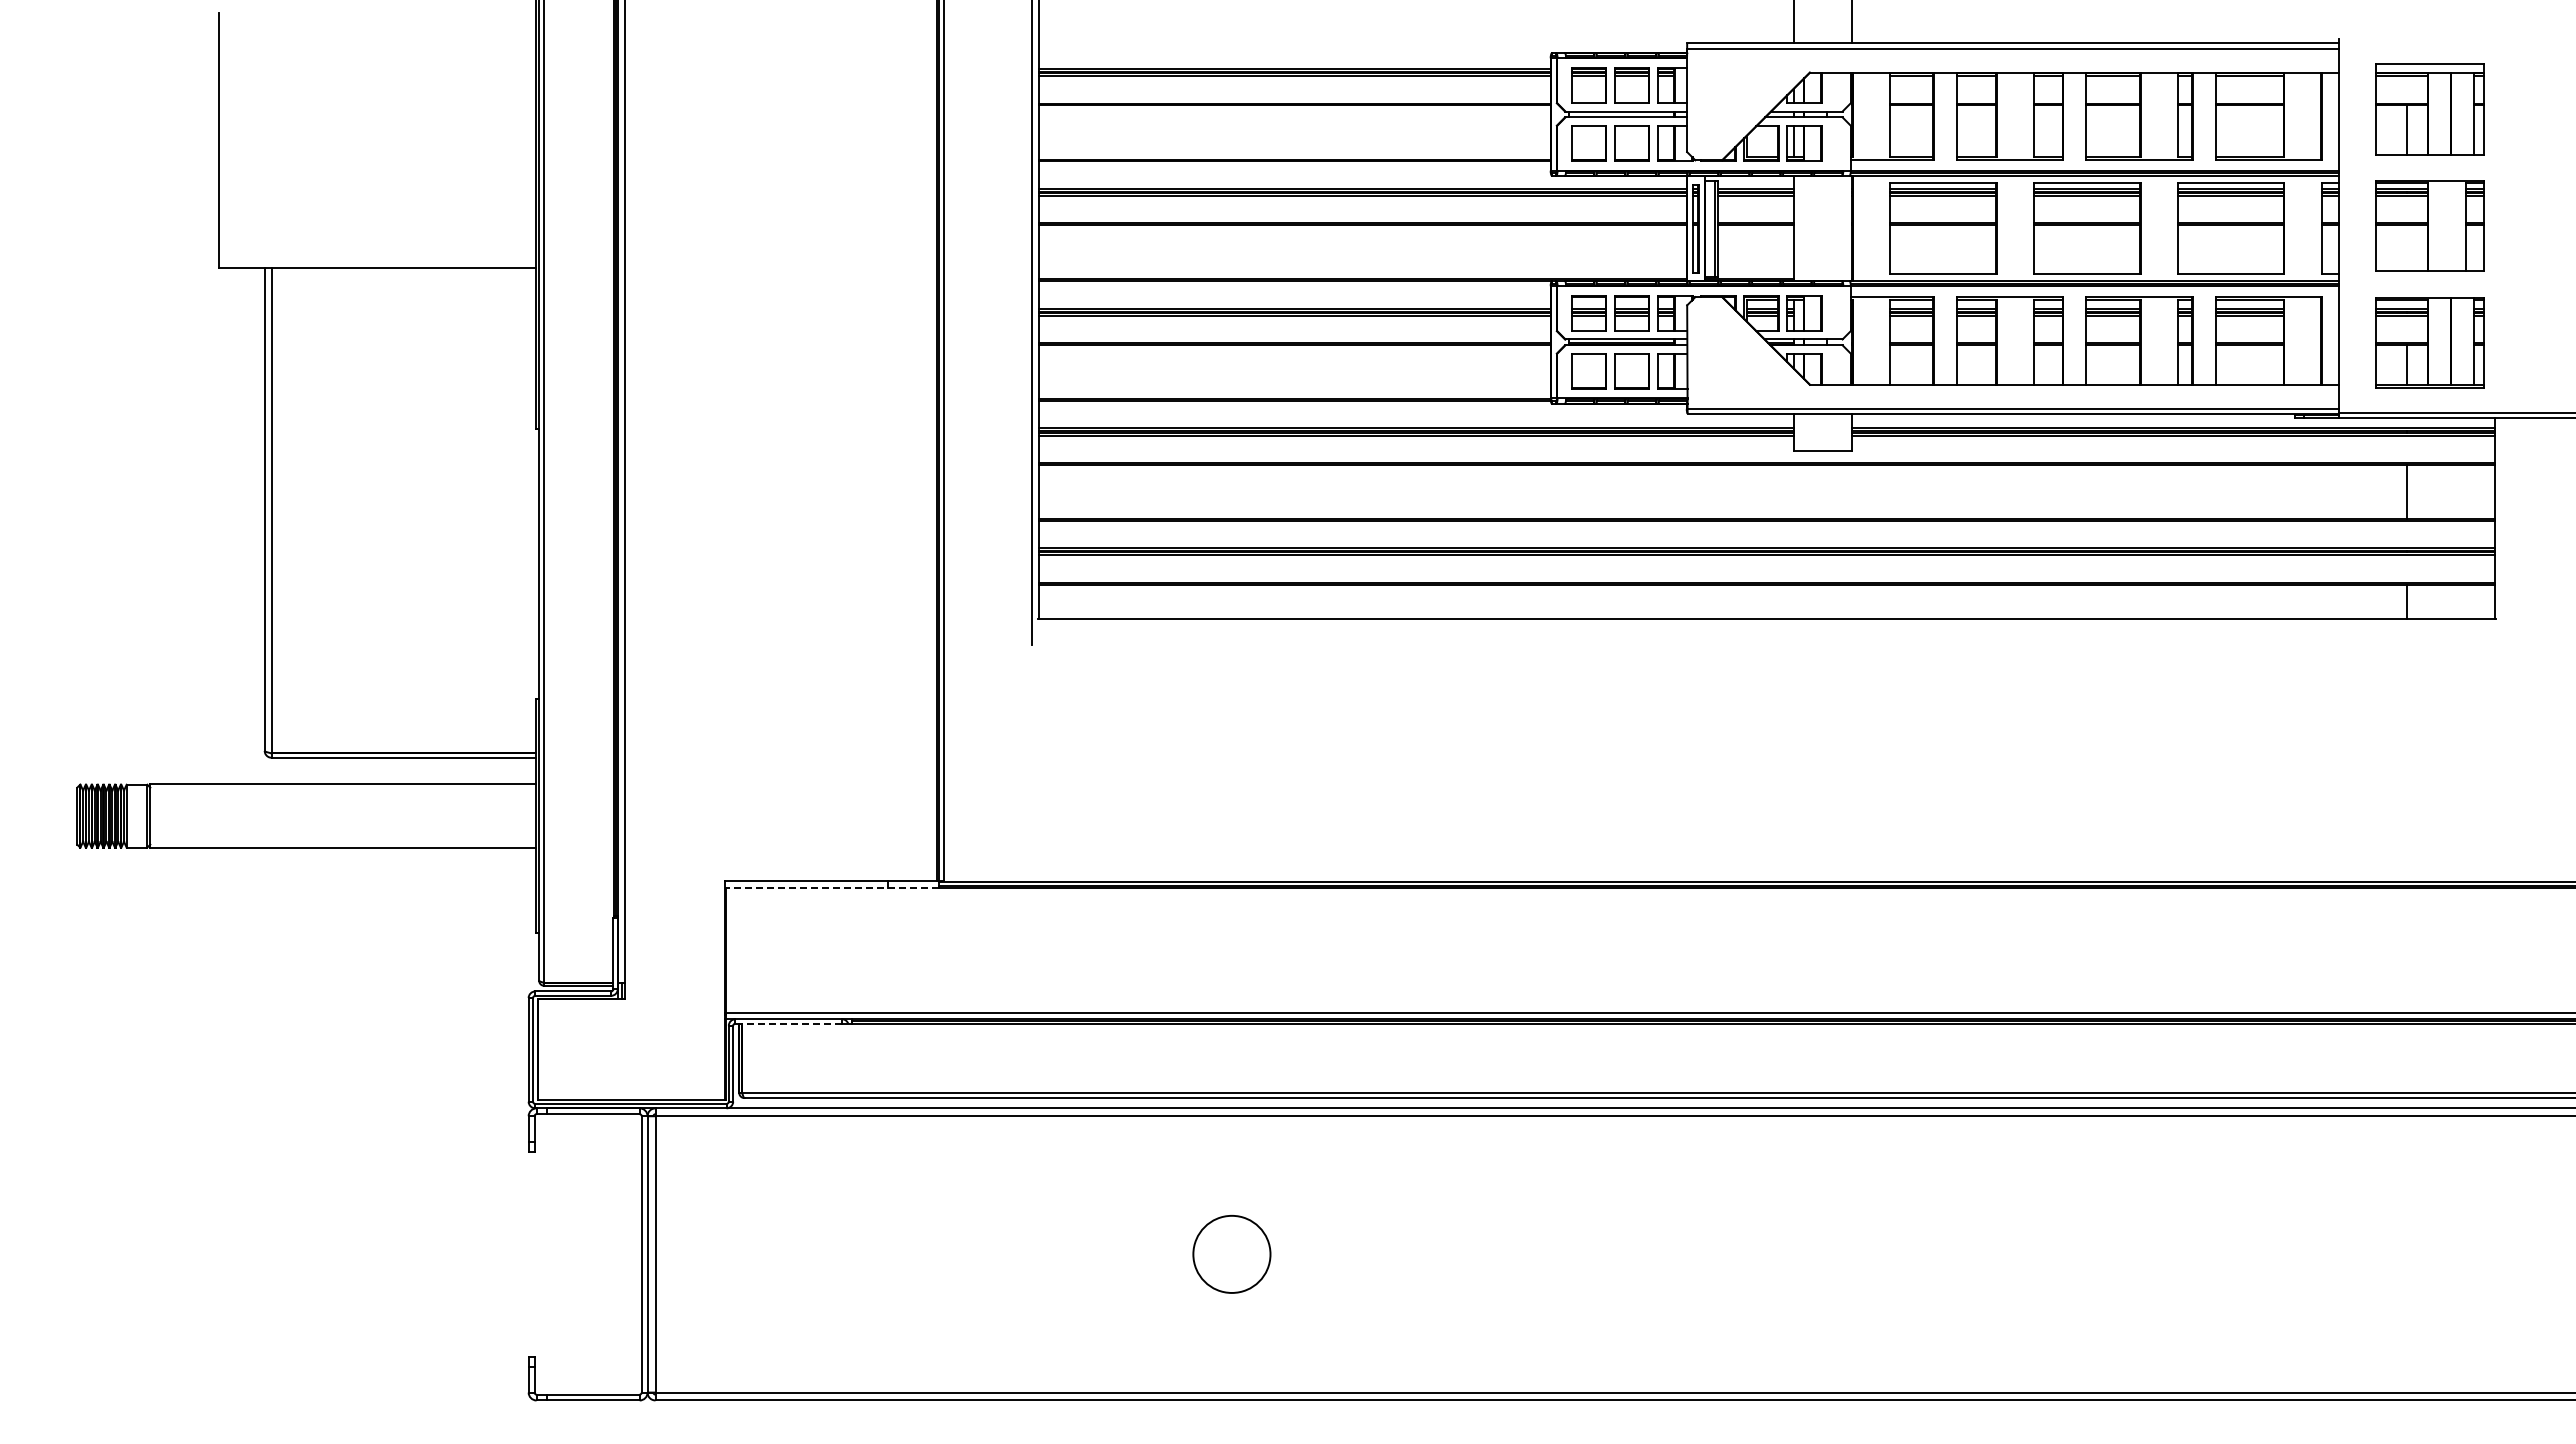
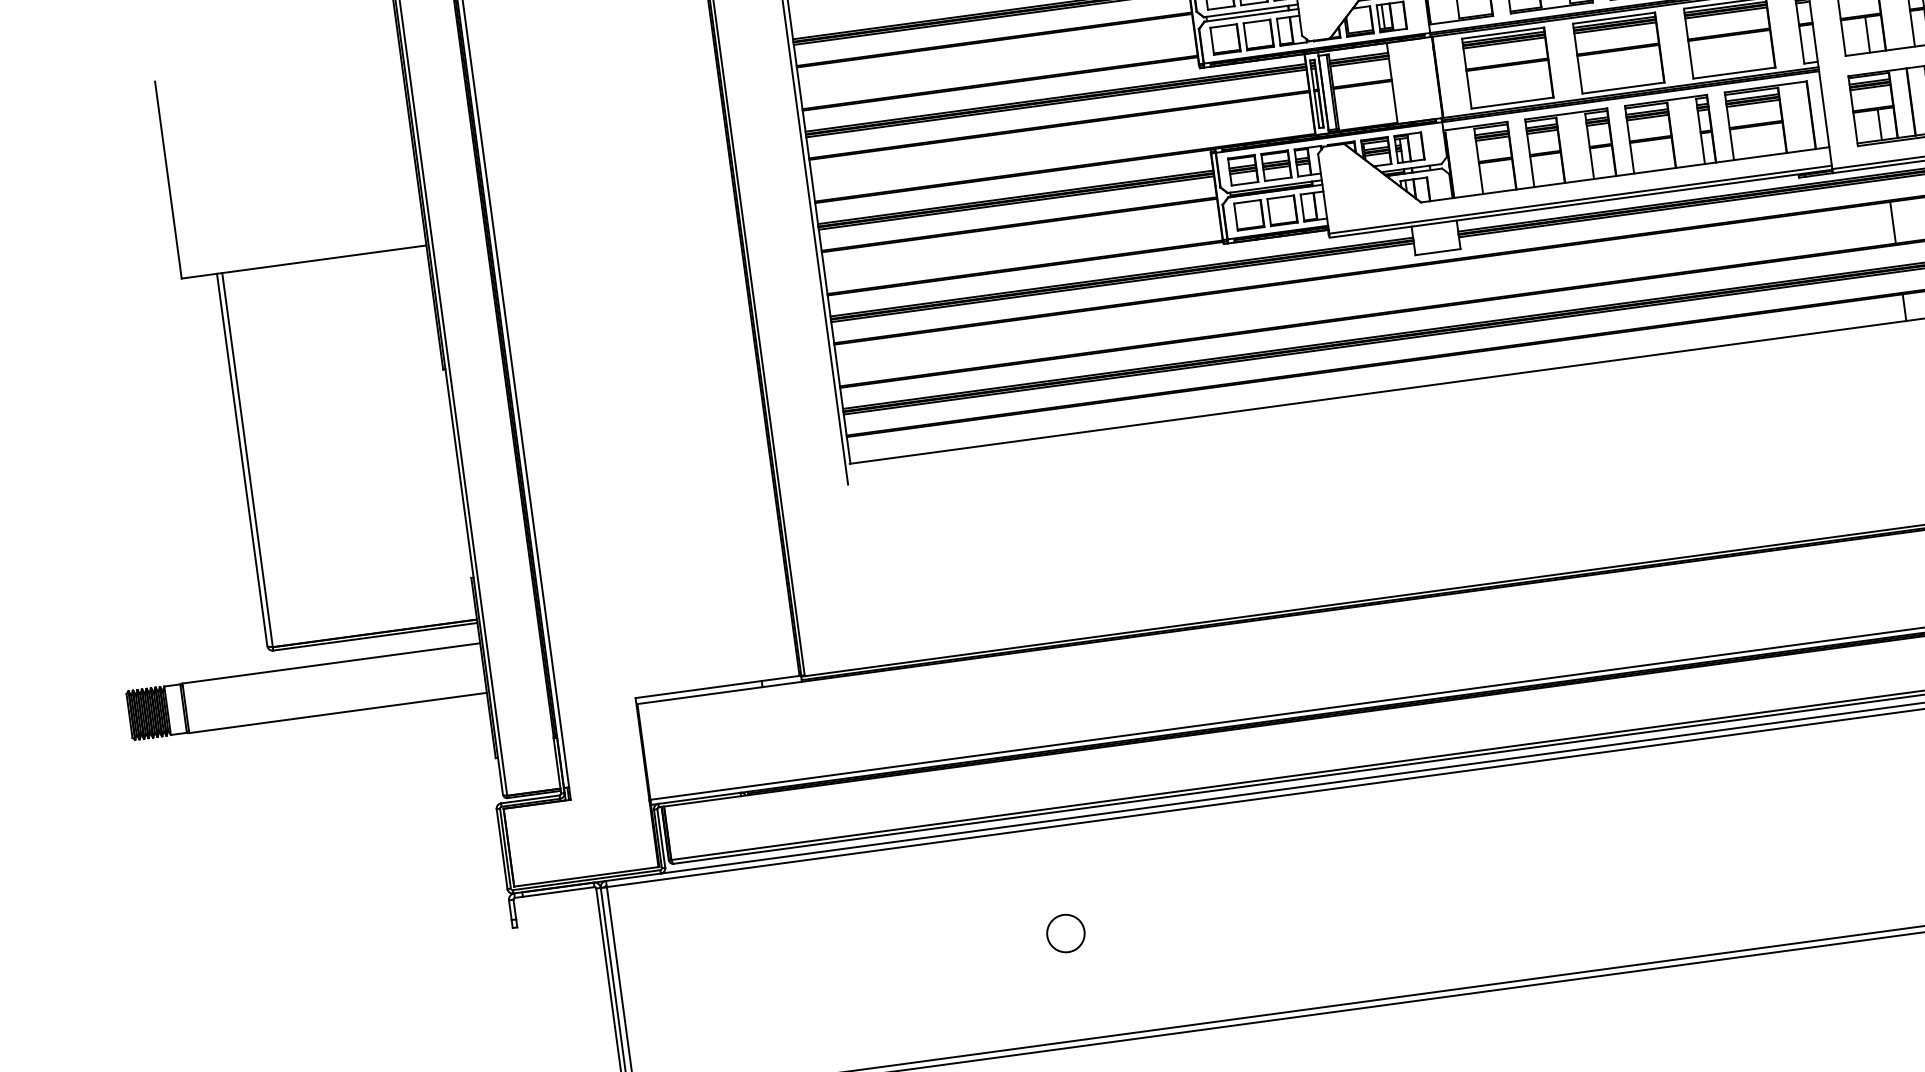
line: (2407, 248) -> (1867, 35), added
line: (832, 888) -> (719, 692), dashed -> solid
line: (788, 1023) -> (699, 801), dashed -> solid
circle: (1231, 1254) -> (1065, 933), size x0.62

